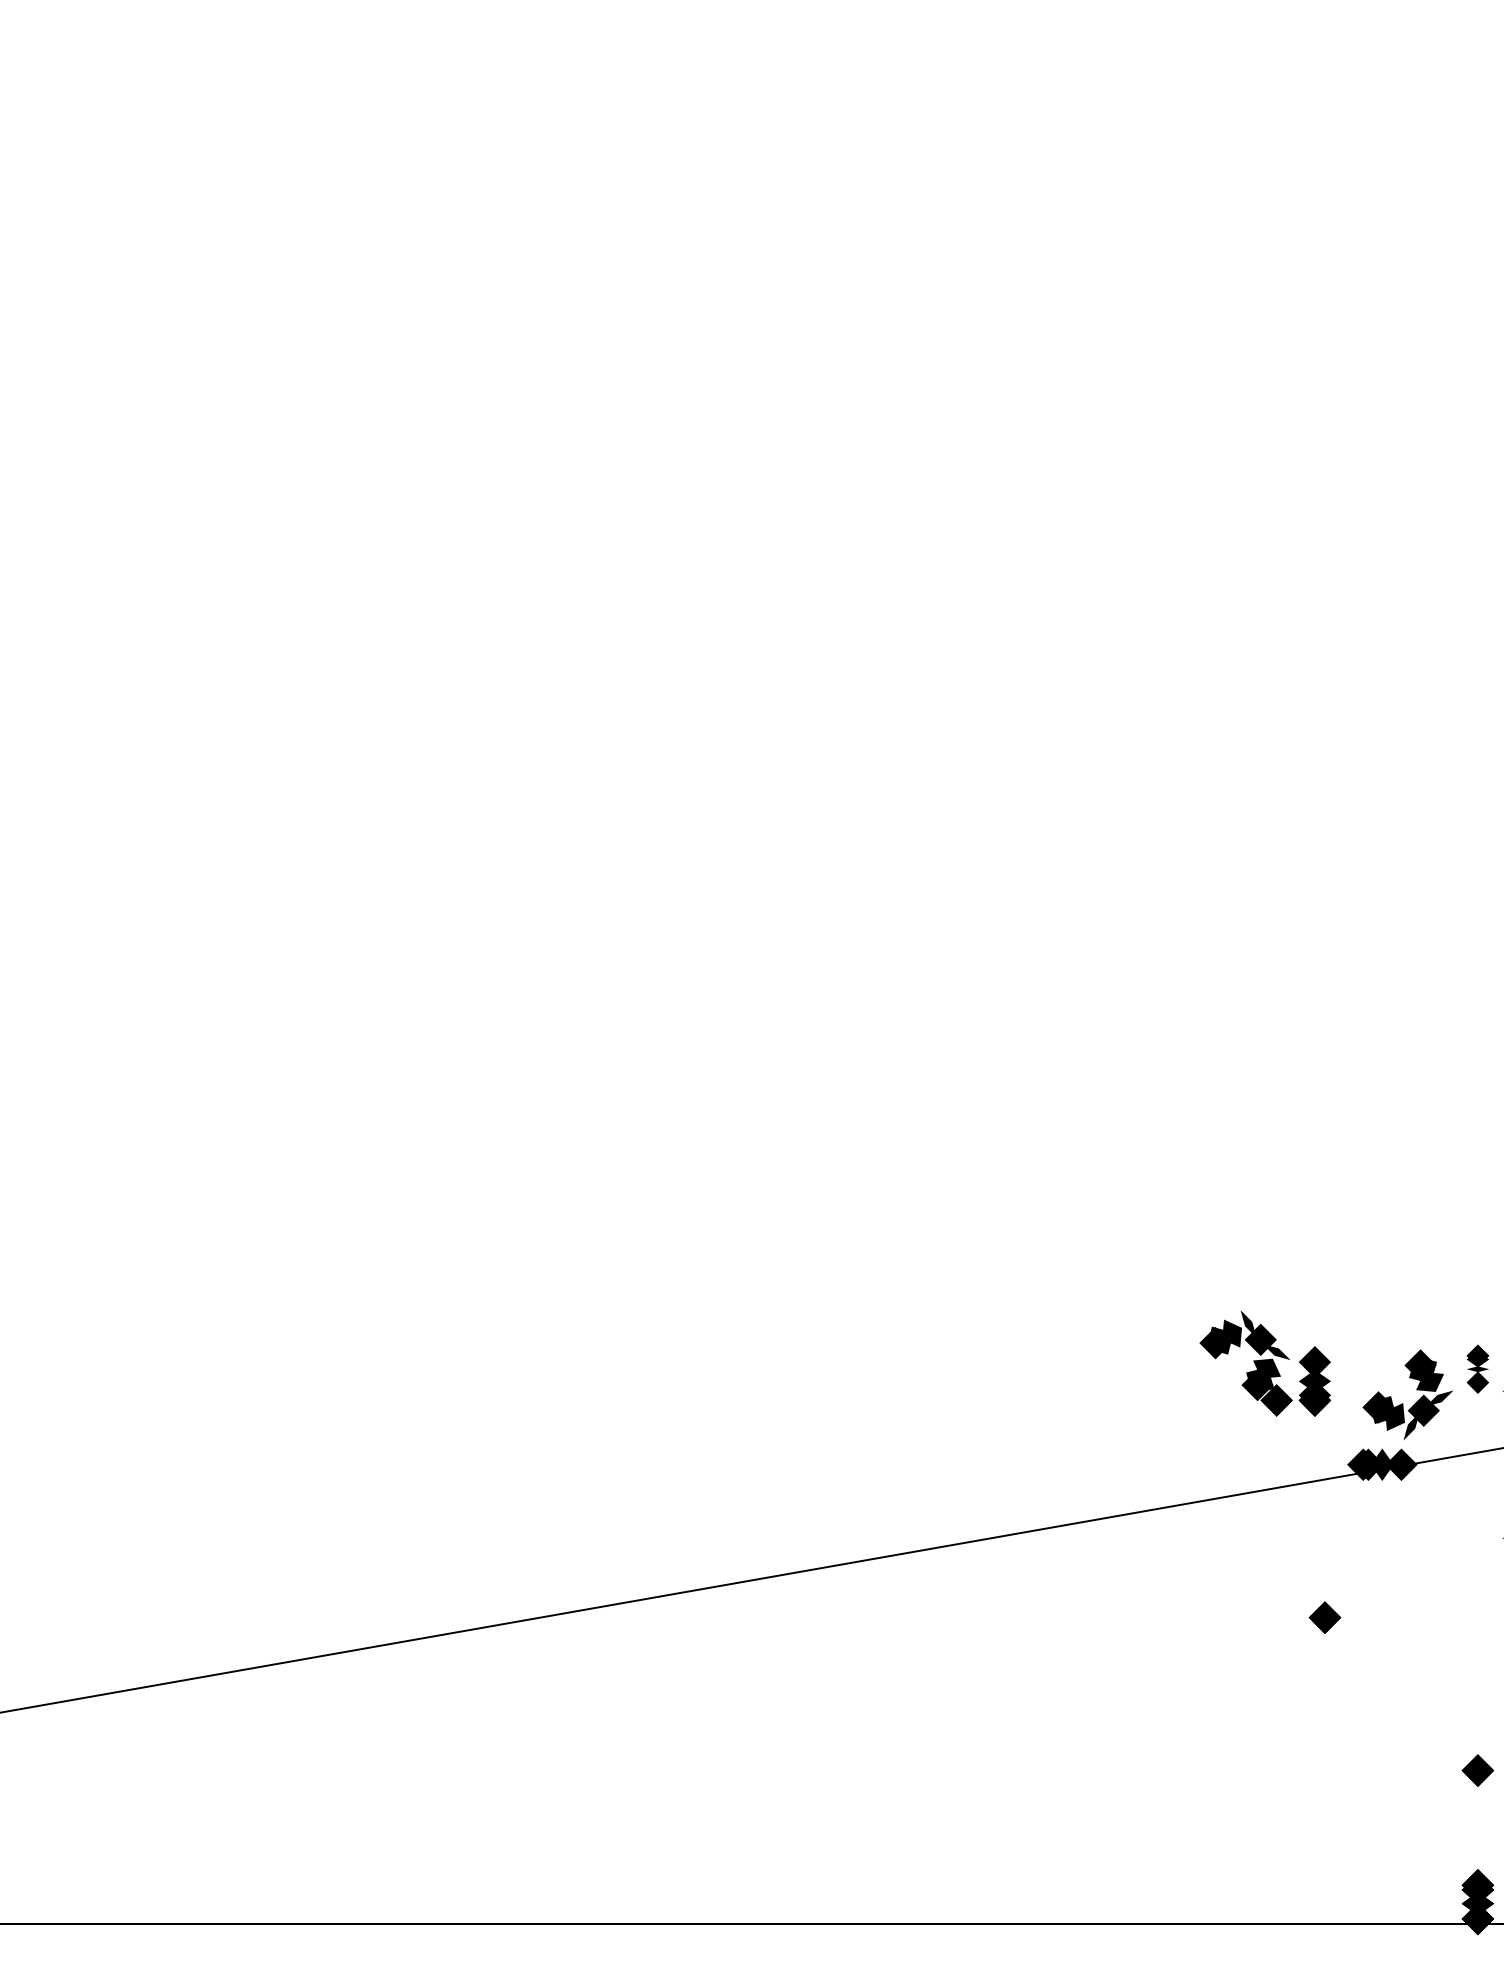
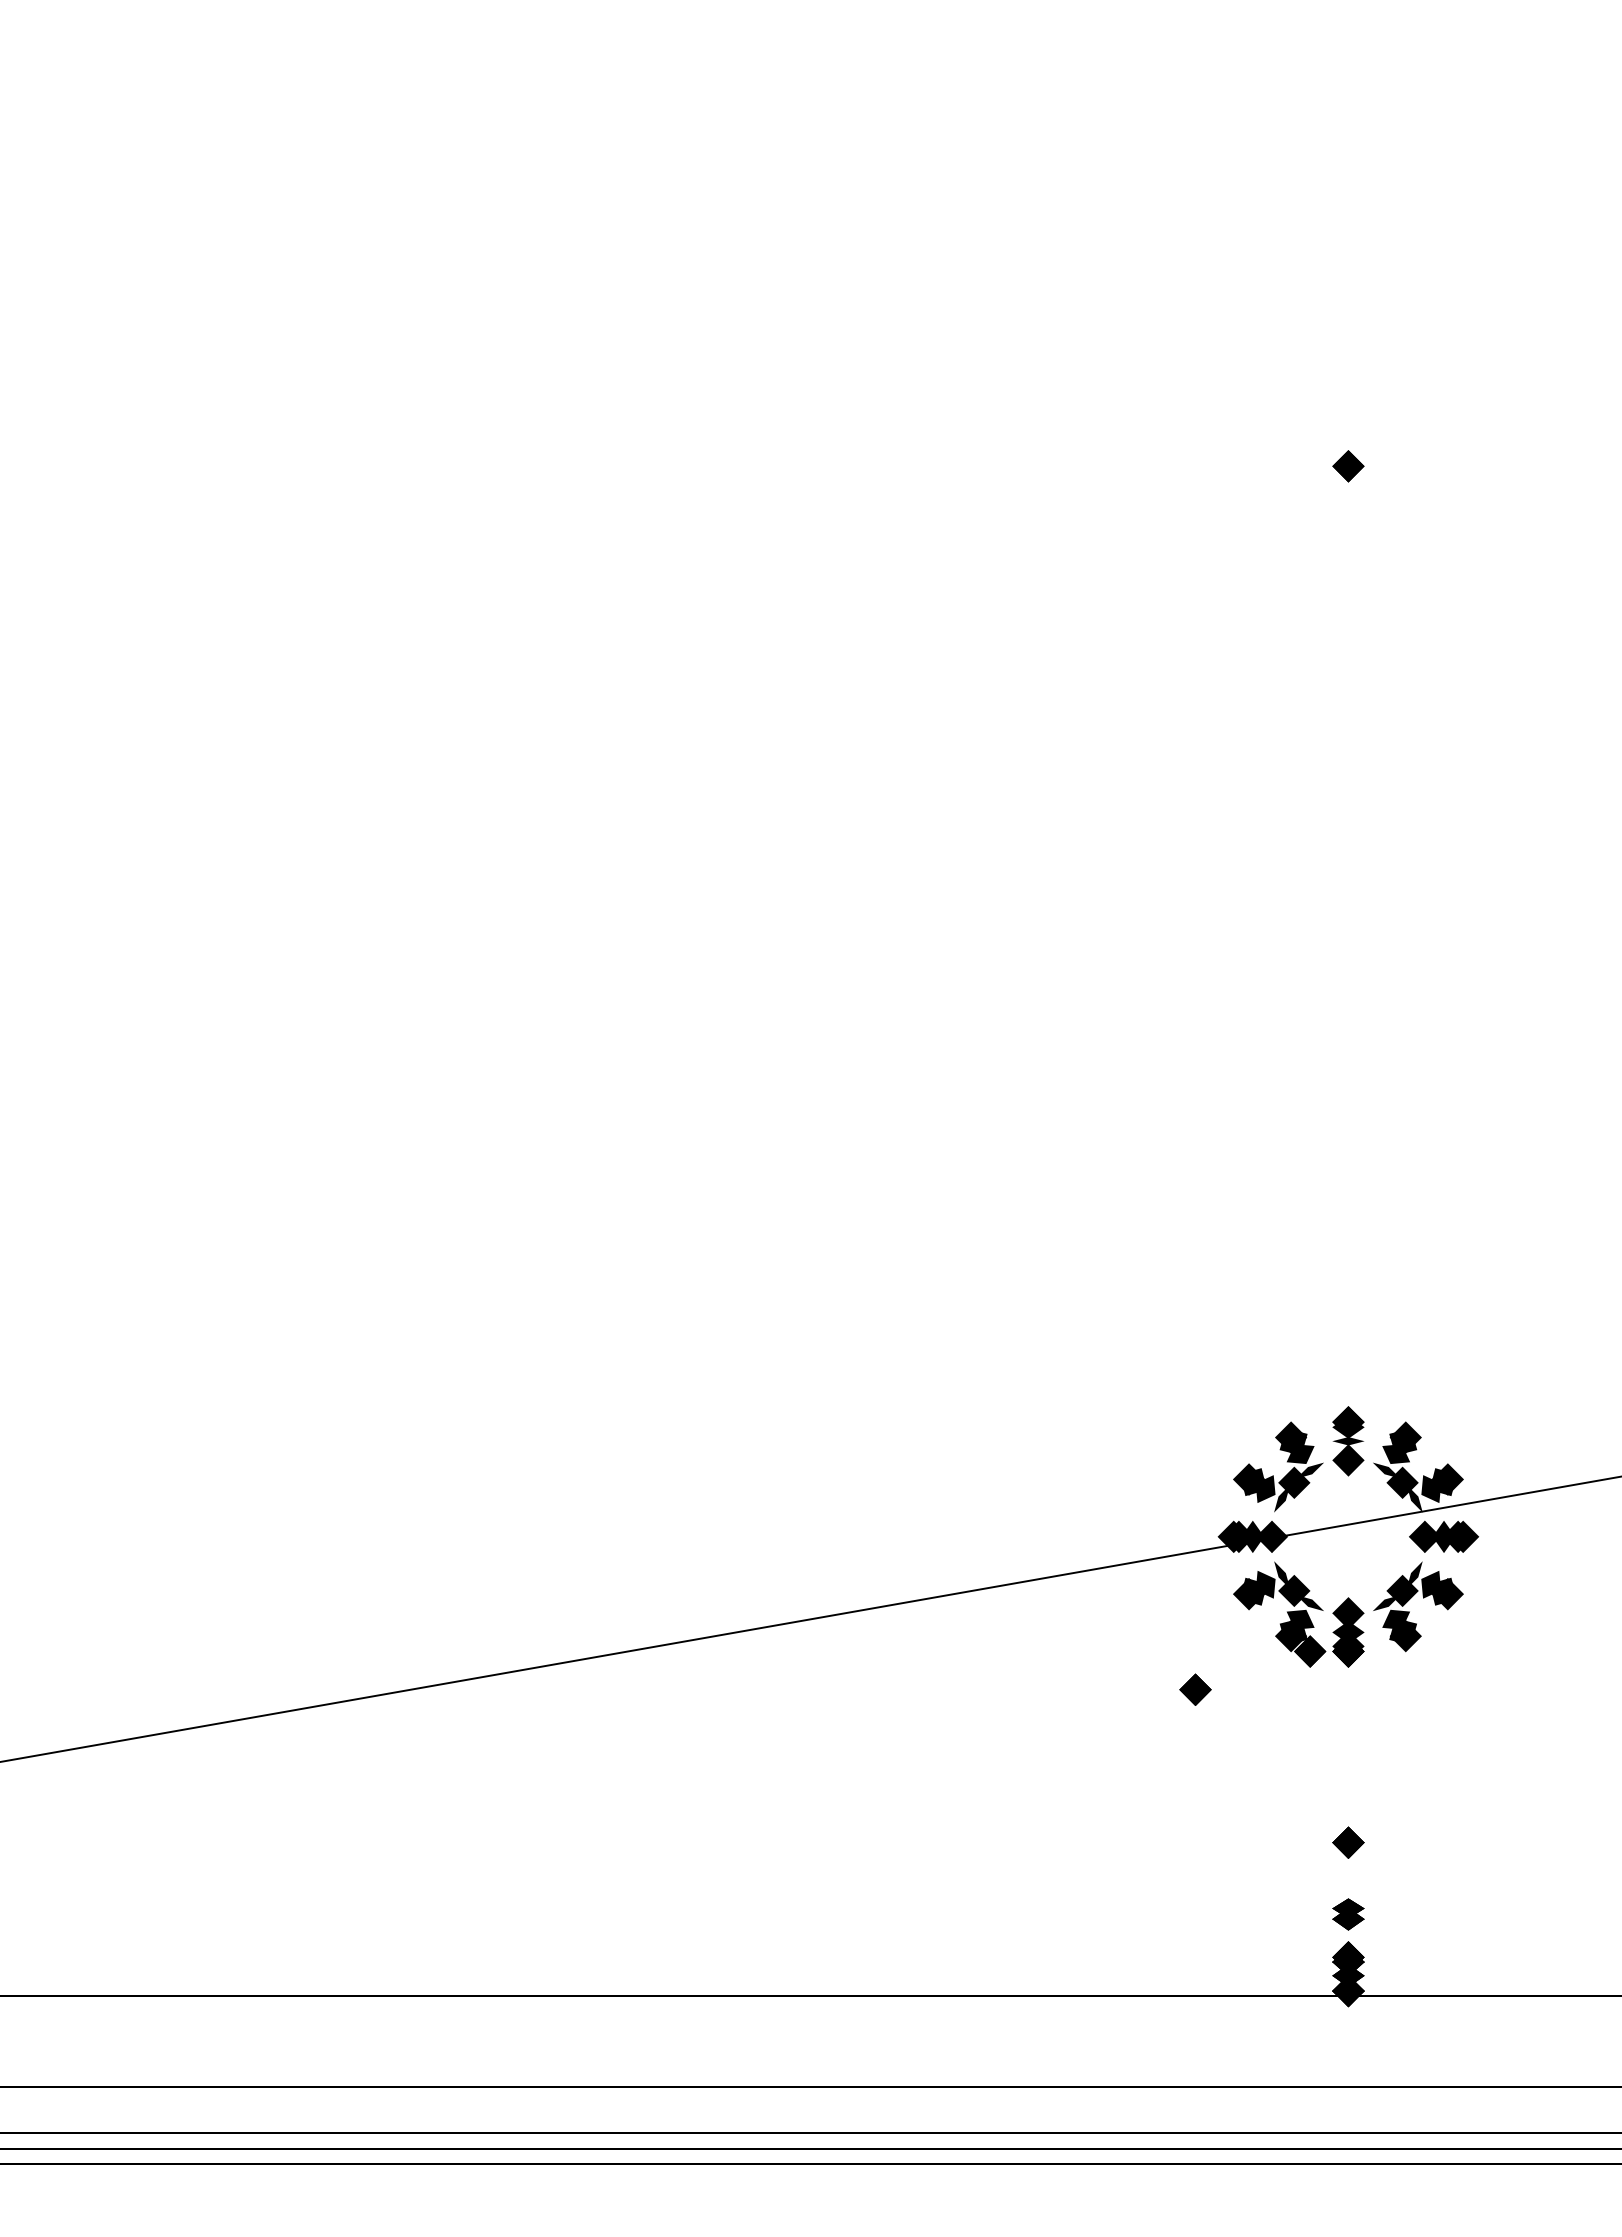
part: (1477, 394) -> (1348, 466), added
part: (1264, 1363) -> (1298, 1614), moved
part: (1477, 1369) -> (1348, 1441), size x1.43
part: (1477, 1842) -> (1348, 1914), added

